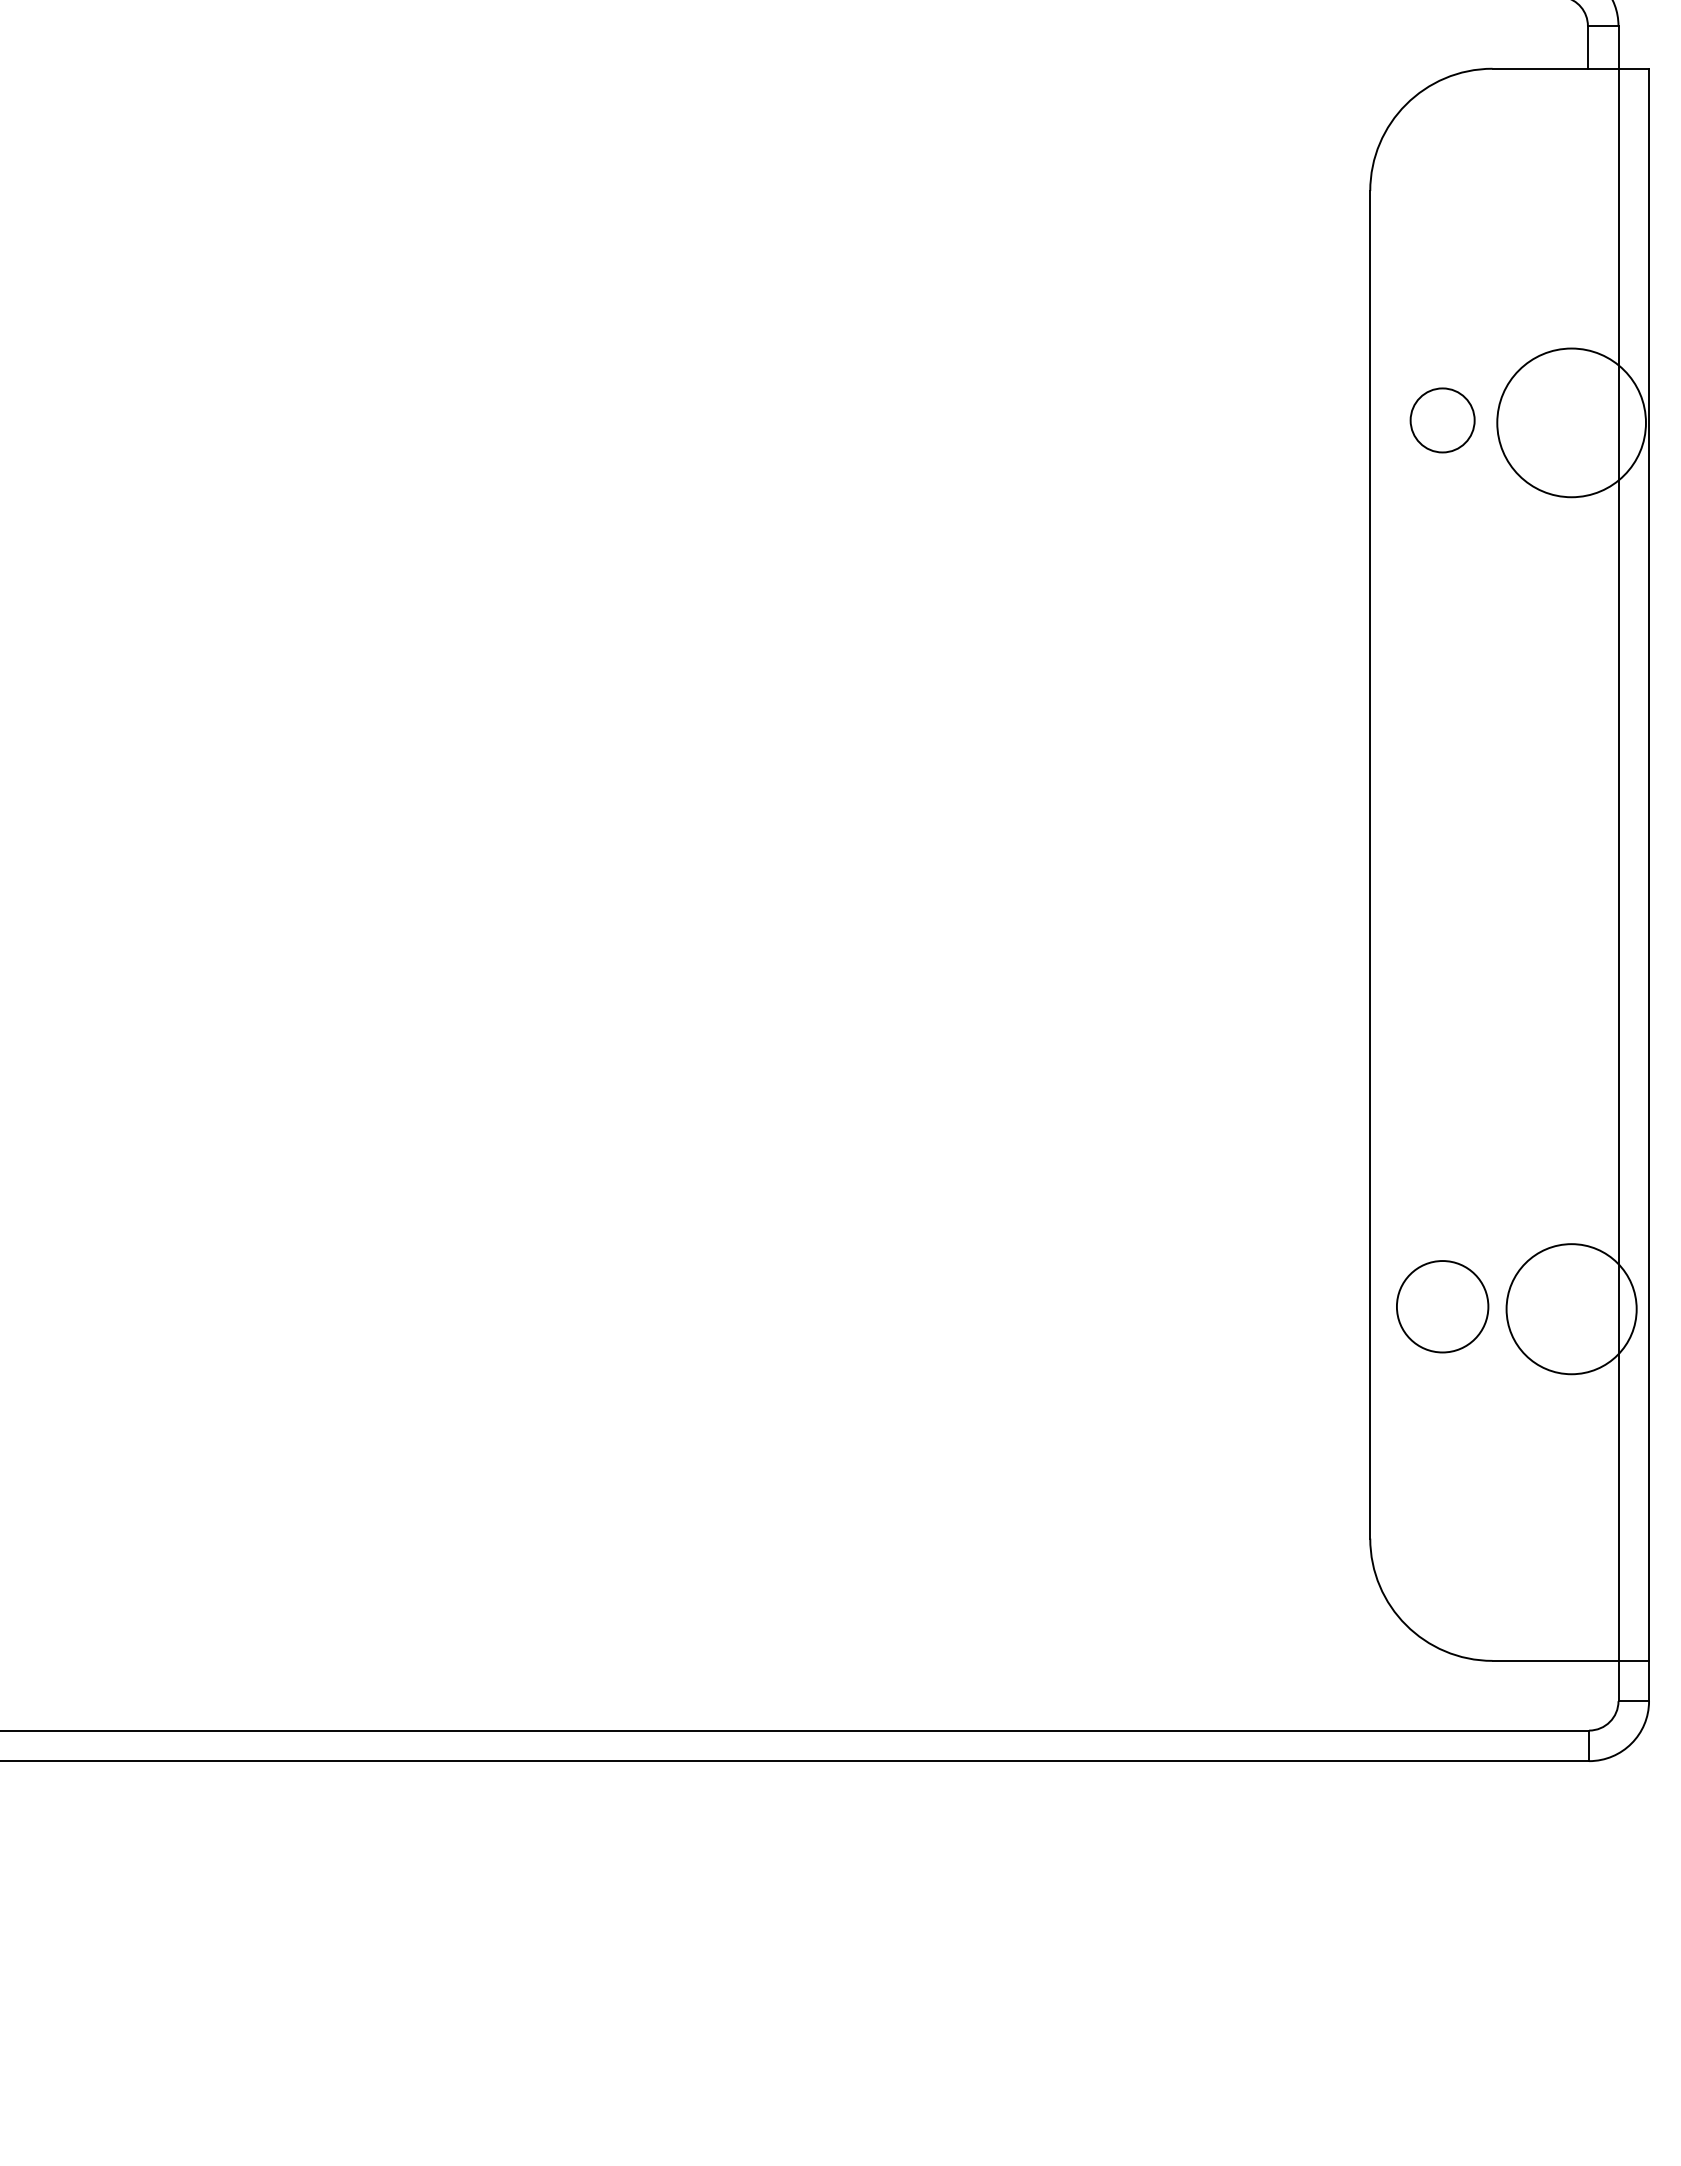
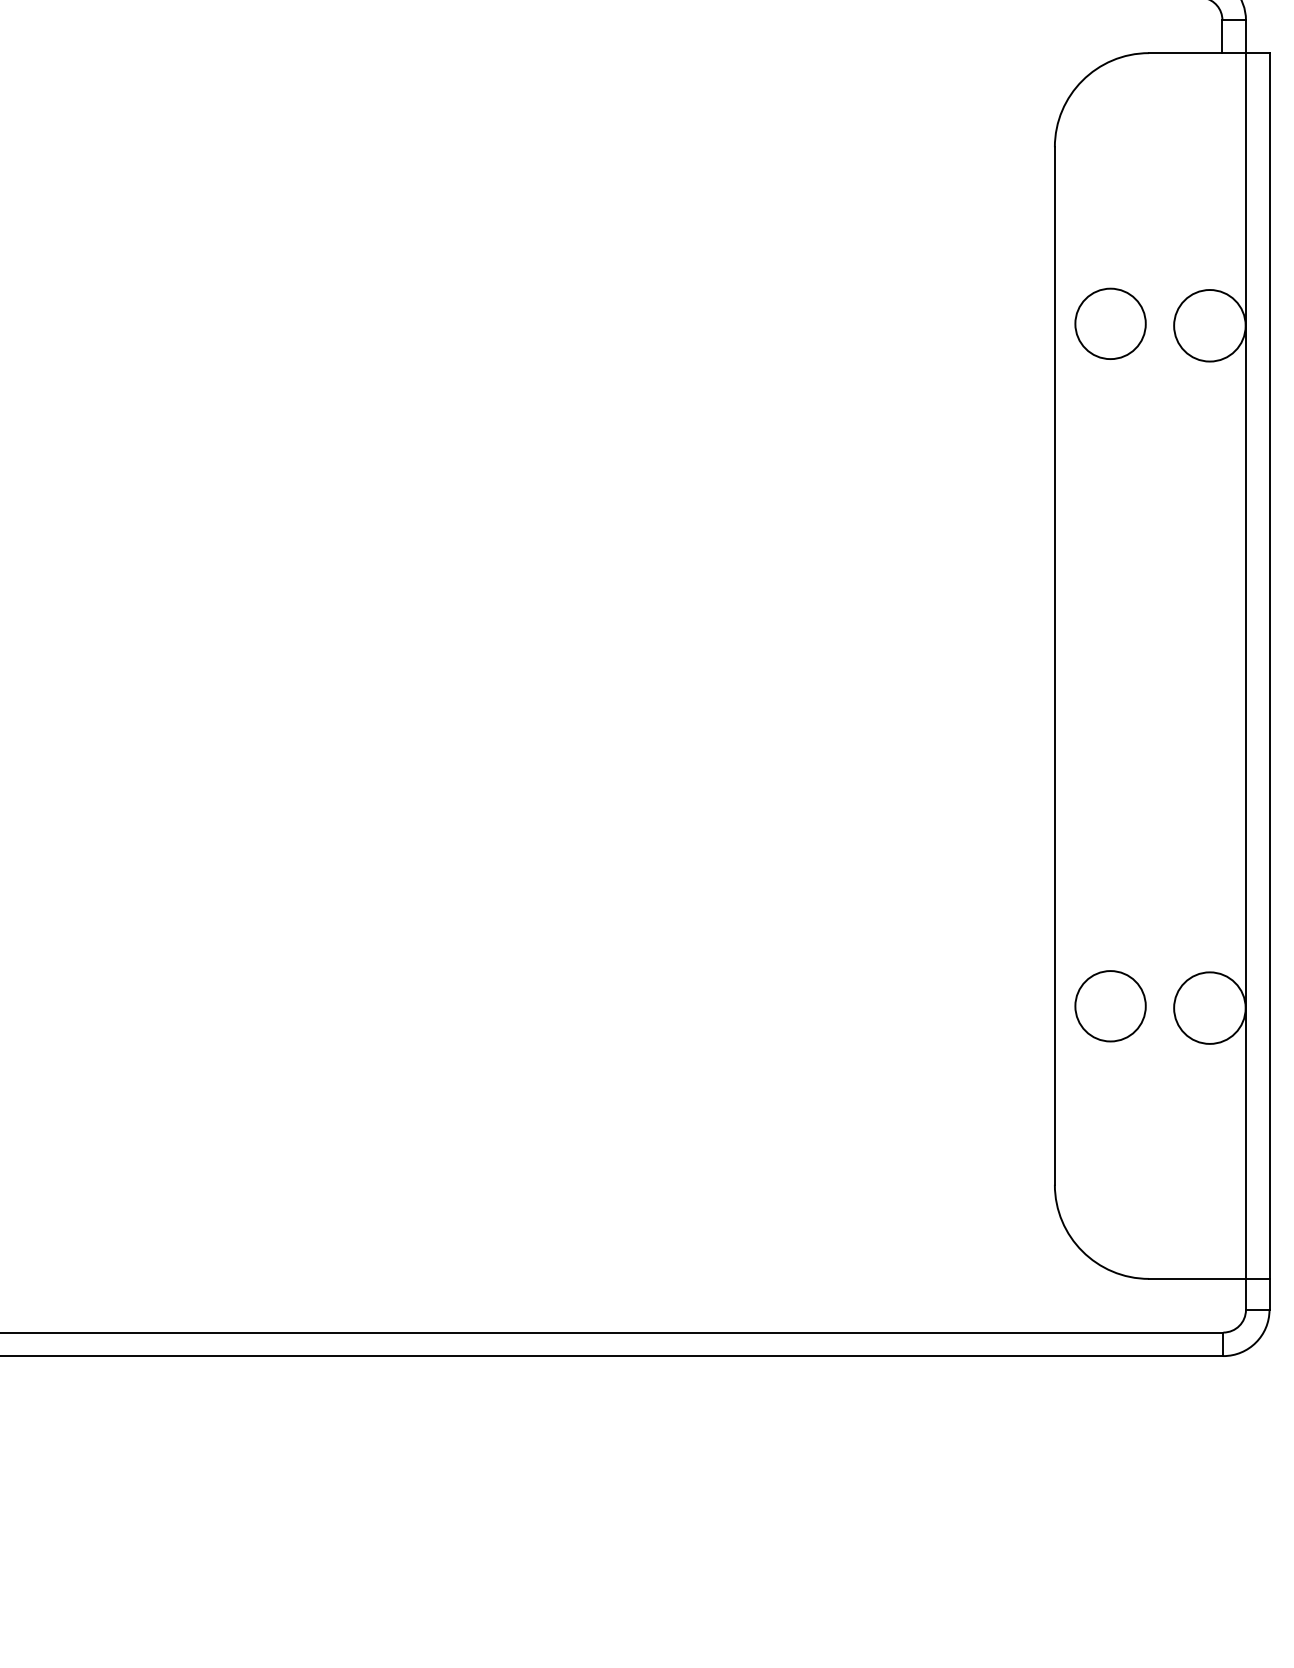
circle: (1442, 420) -> (1110, 323), size x1.43
circle: (1571, 422) -> (1209, 325), size x0.62
circle: (1571, 1308) -> (1209, 1007), size x0.71

